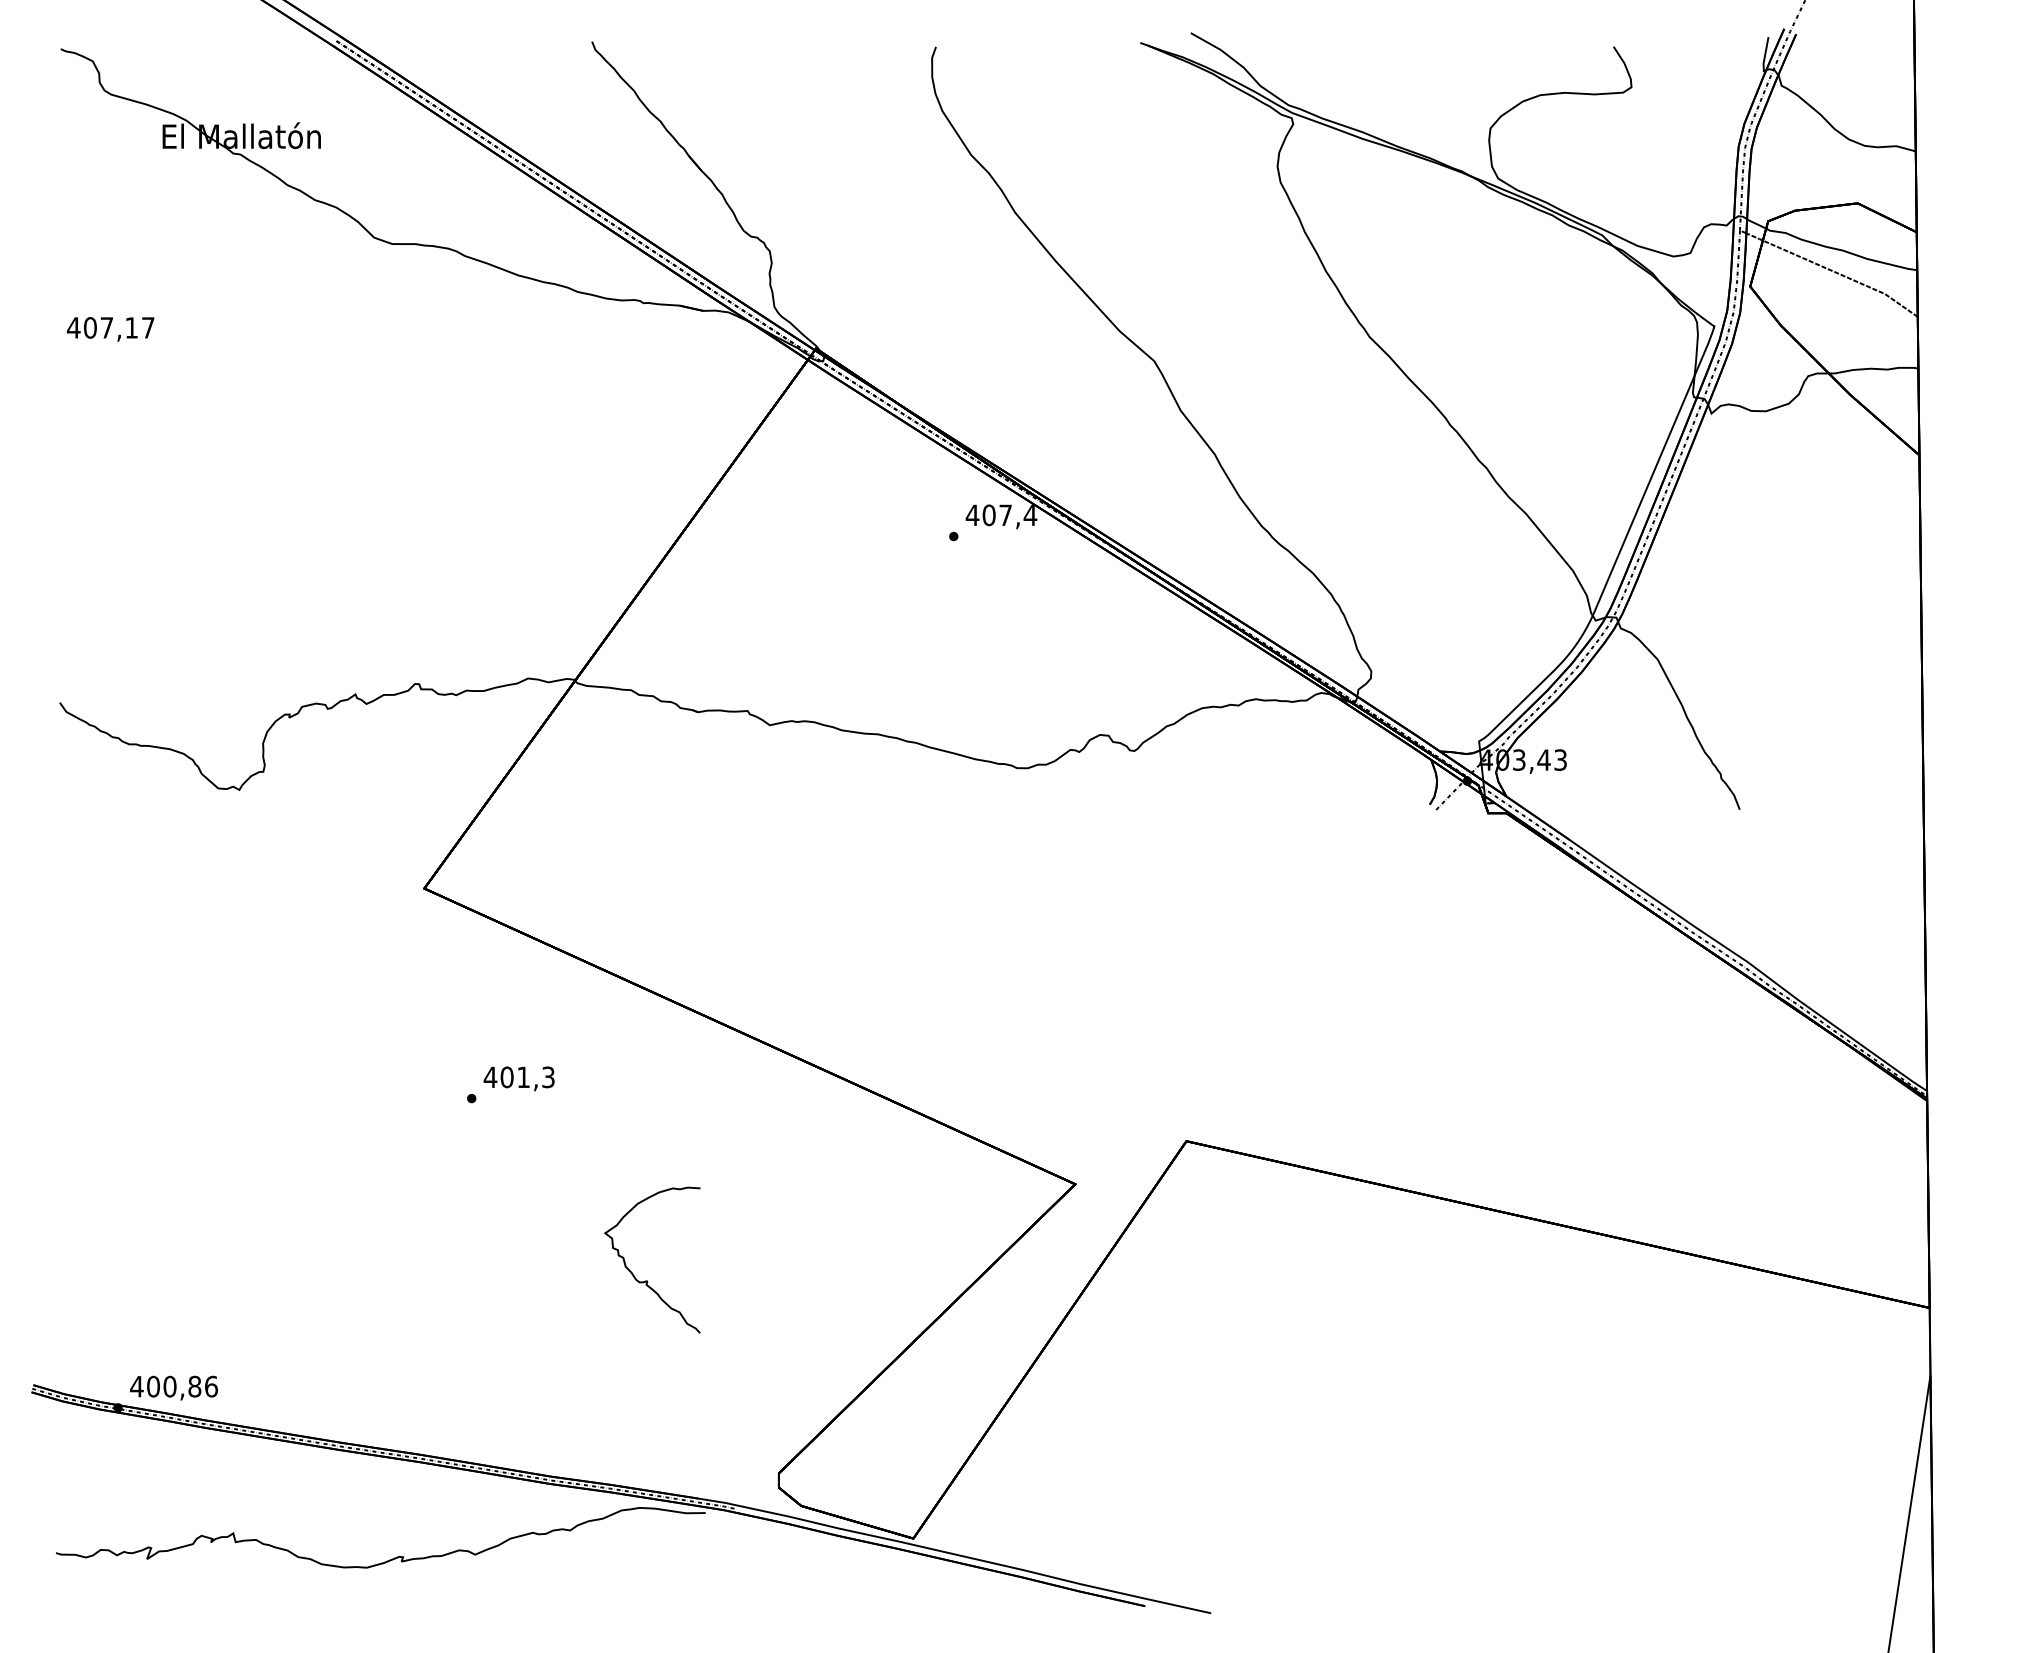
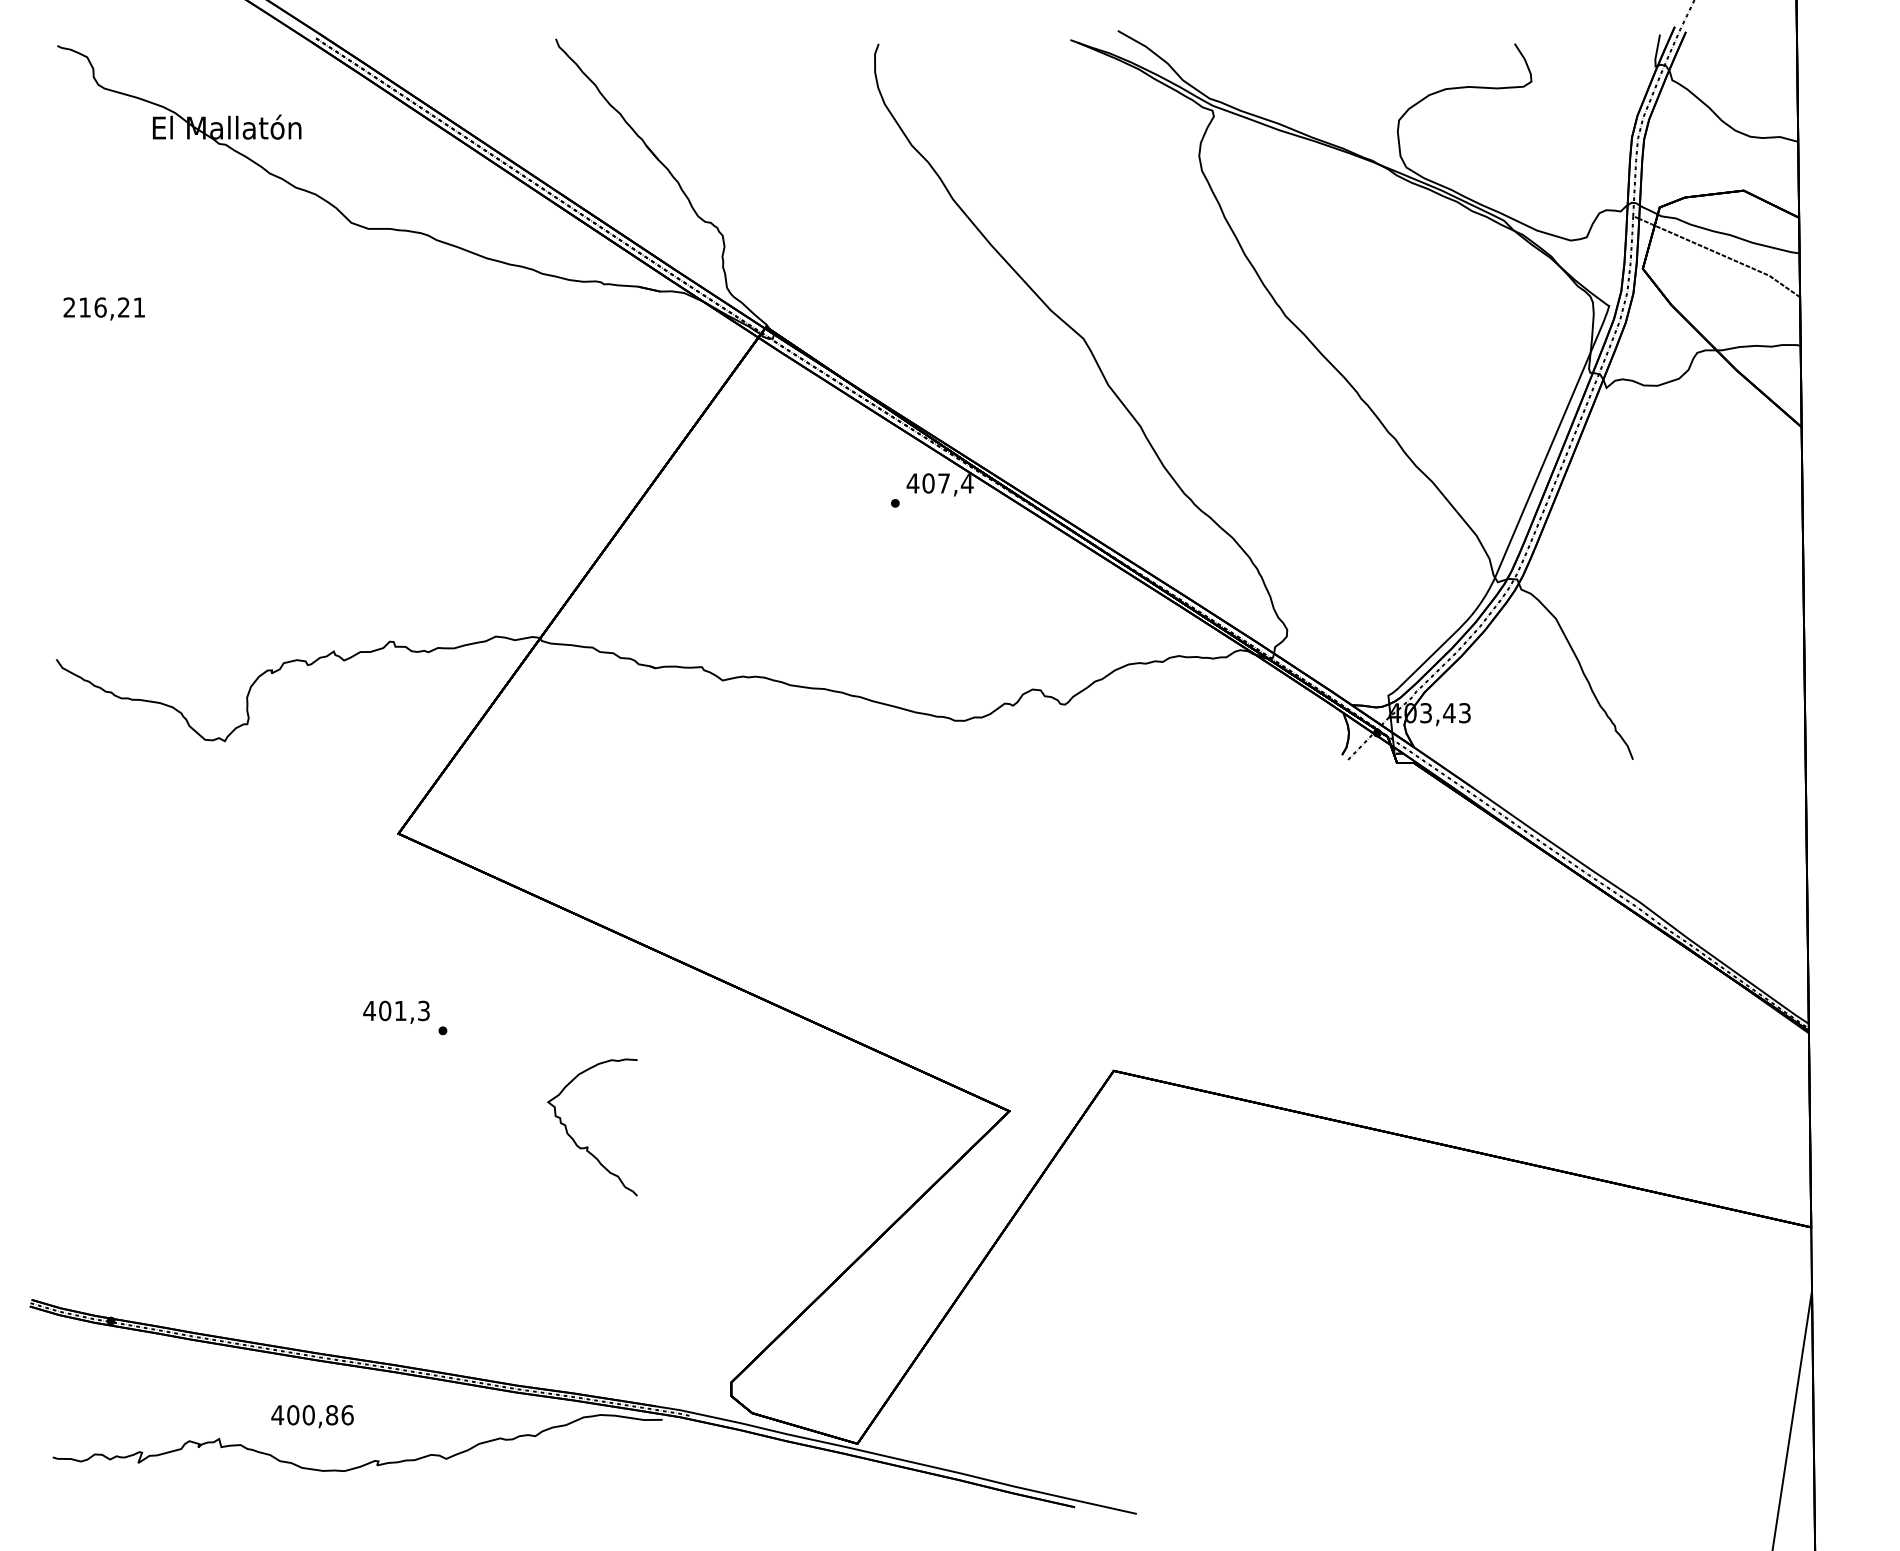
text: (111, 327) -> (104, 307), 407,17 -> 216,21
text: (519, 1077) -> (396, 1011), moved
curve: (647, 1280) -> (587, 1146), moved
text: (173, 1388) -> (312, 1416), moved

